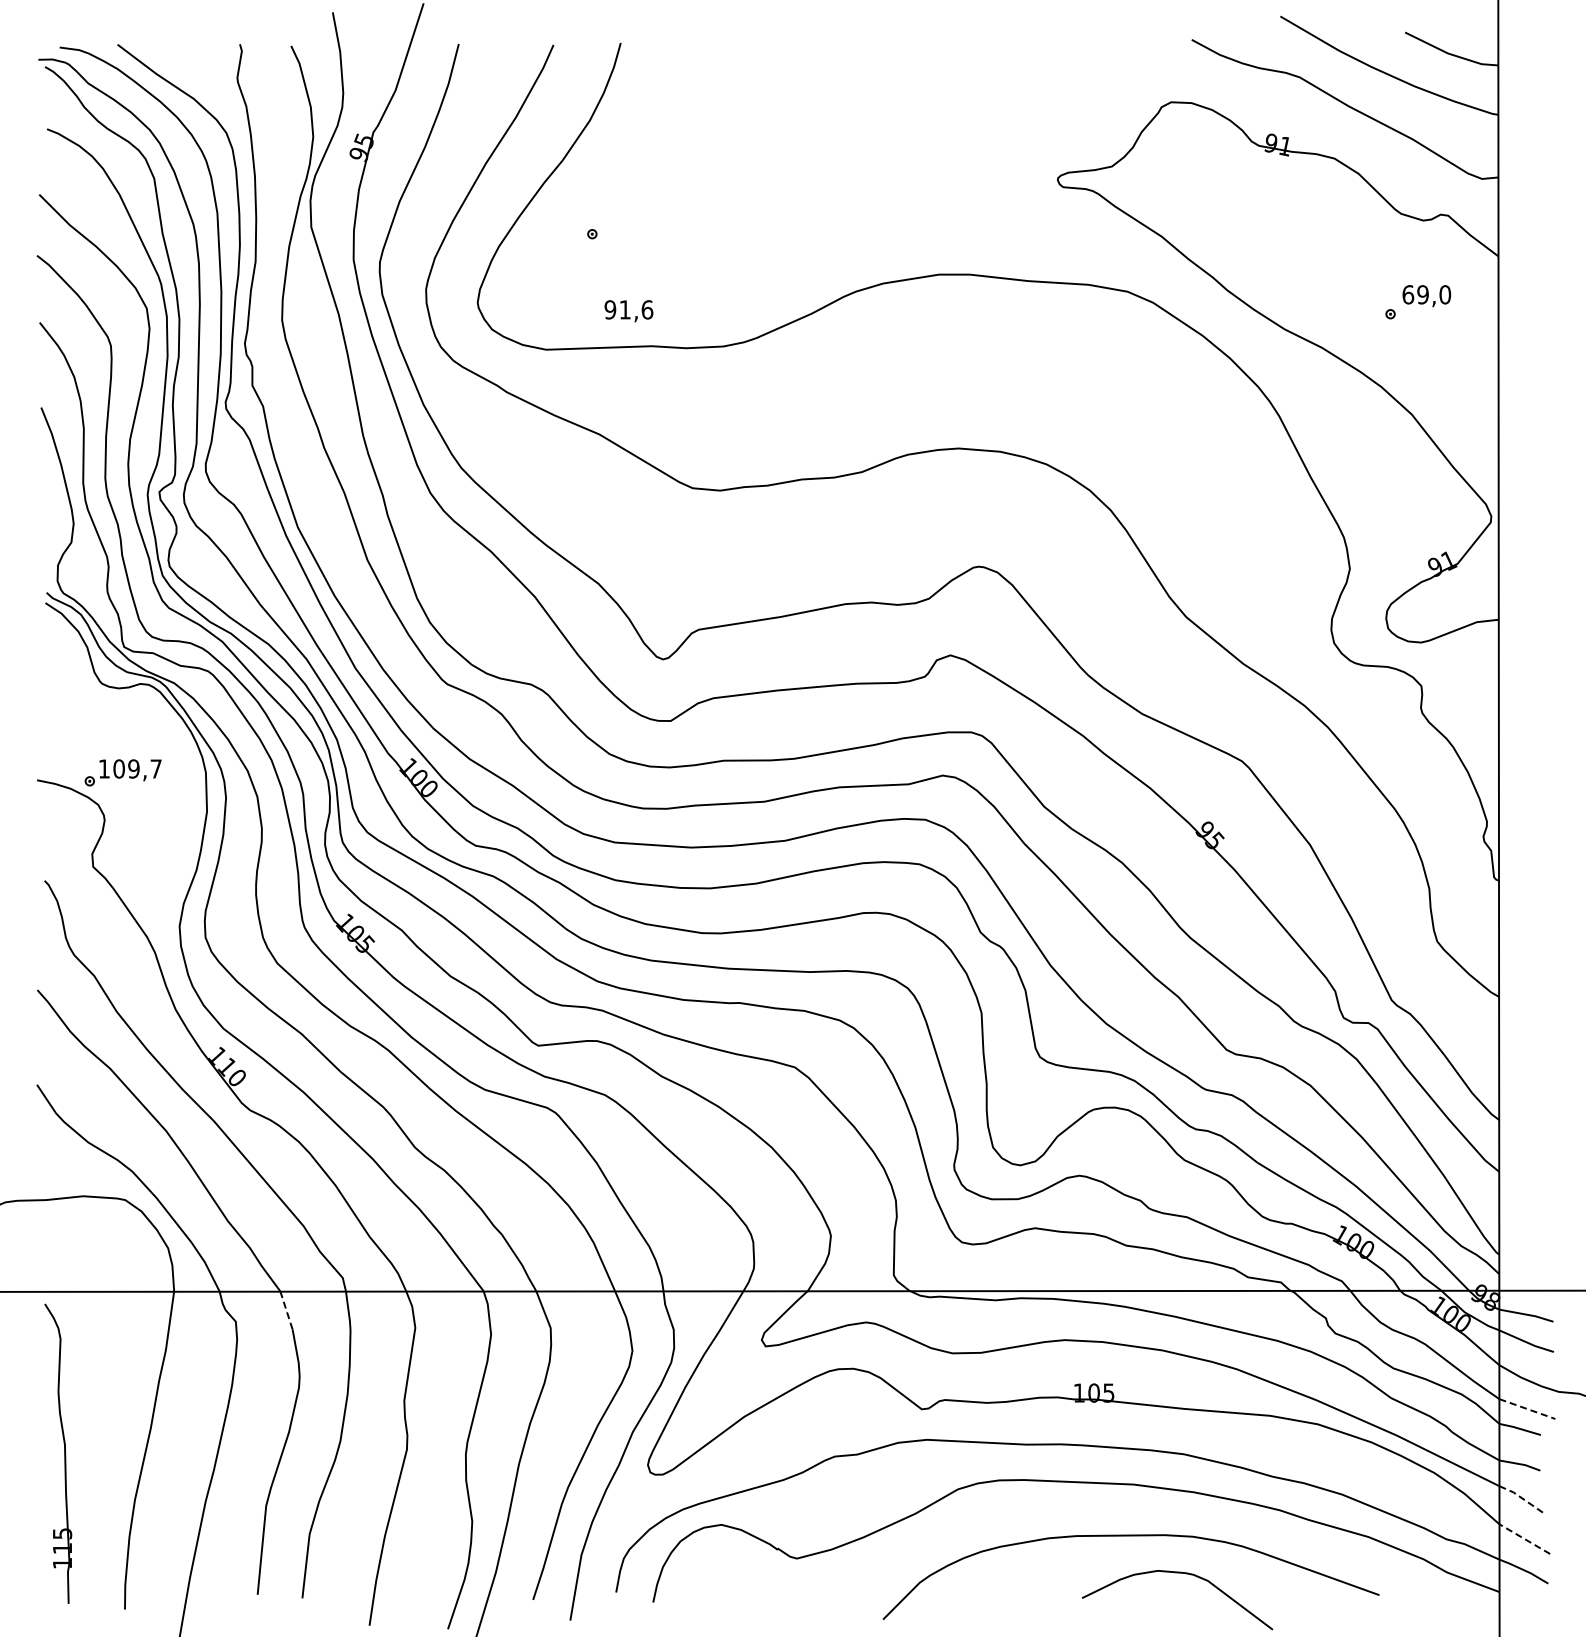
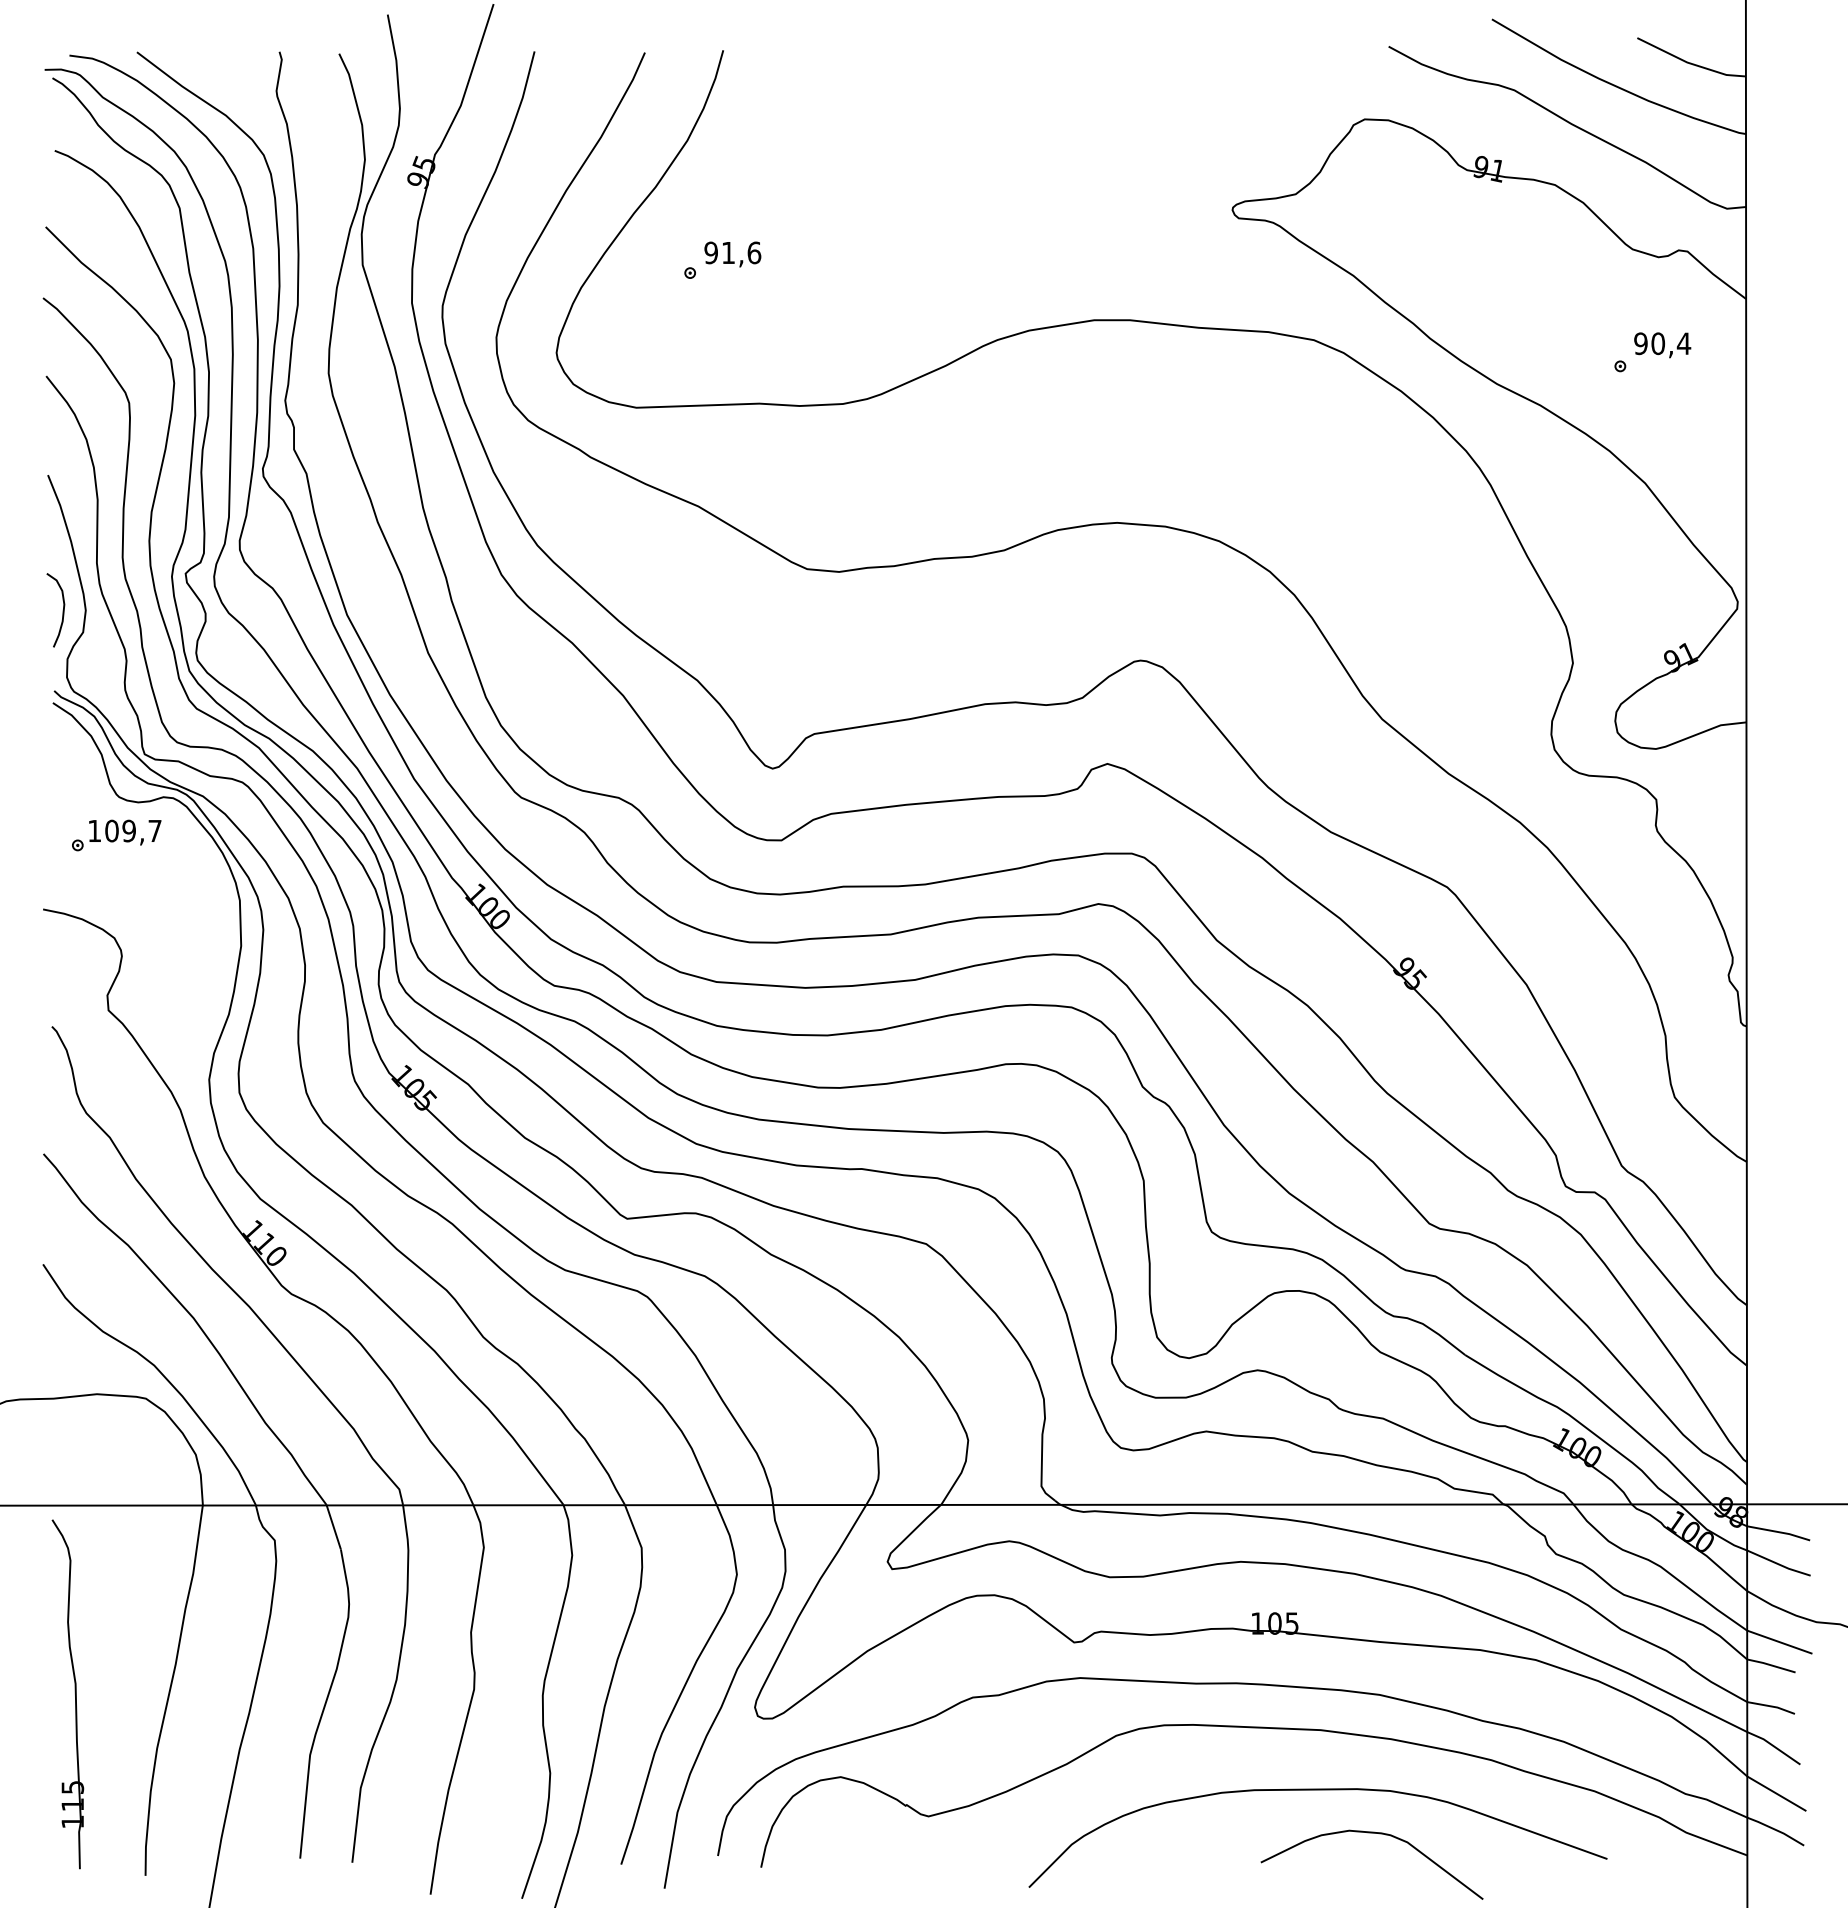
text: (1426, 294) -> (1662, 343), 69,0 -> 90,4
text: (628, 311) -> (732, 254), moved
curve: (53, 523) -> (62, 610), added
part: (122, 772) -> (115, 835), moved
line: (286, 1309) -> (333, 1526), dashed -> solid
line: (1527, 1409) -> (1779, 1642), dashed -> solid
line: (1522, 1498) -> (1774, 1746), dashed -> solid
line: (1524, 1538) -> (1776, 1793), dashed -> solid

